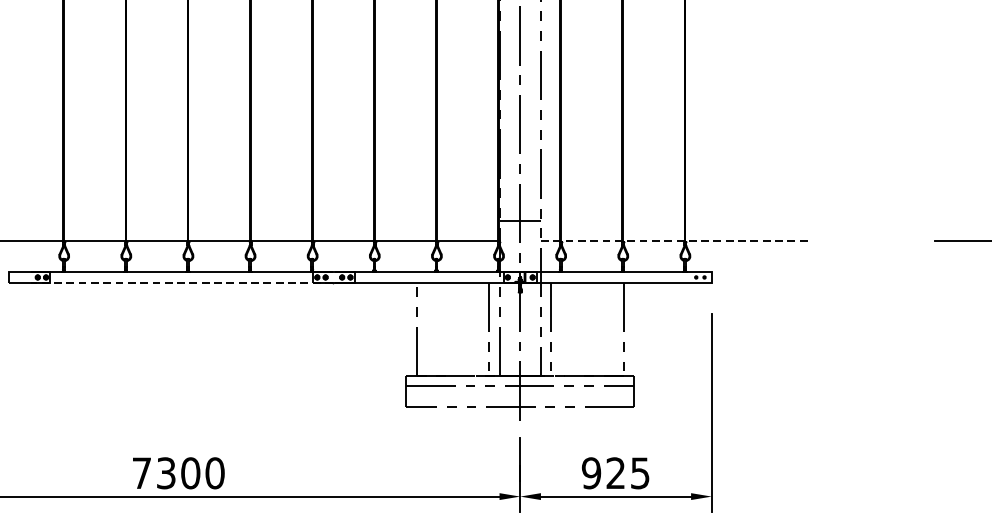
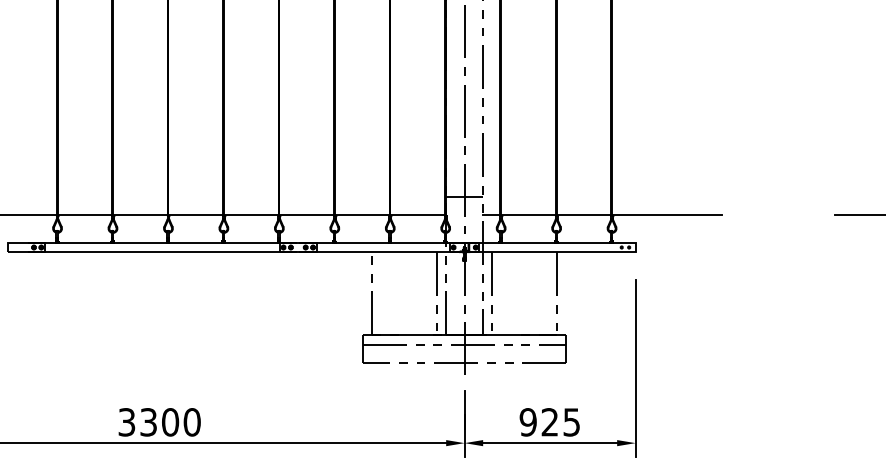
line: (674, 241) -> (602, 215), dashed -> solid
line: (181, 283) -> (162, 252), dashed -> solid
text: (141, 473) -> (126, 422), 7300 -> 3300

